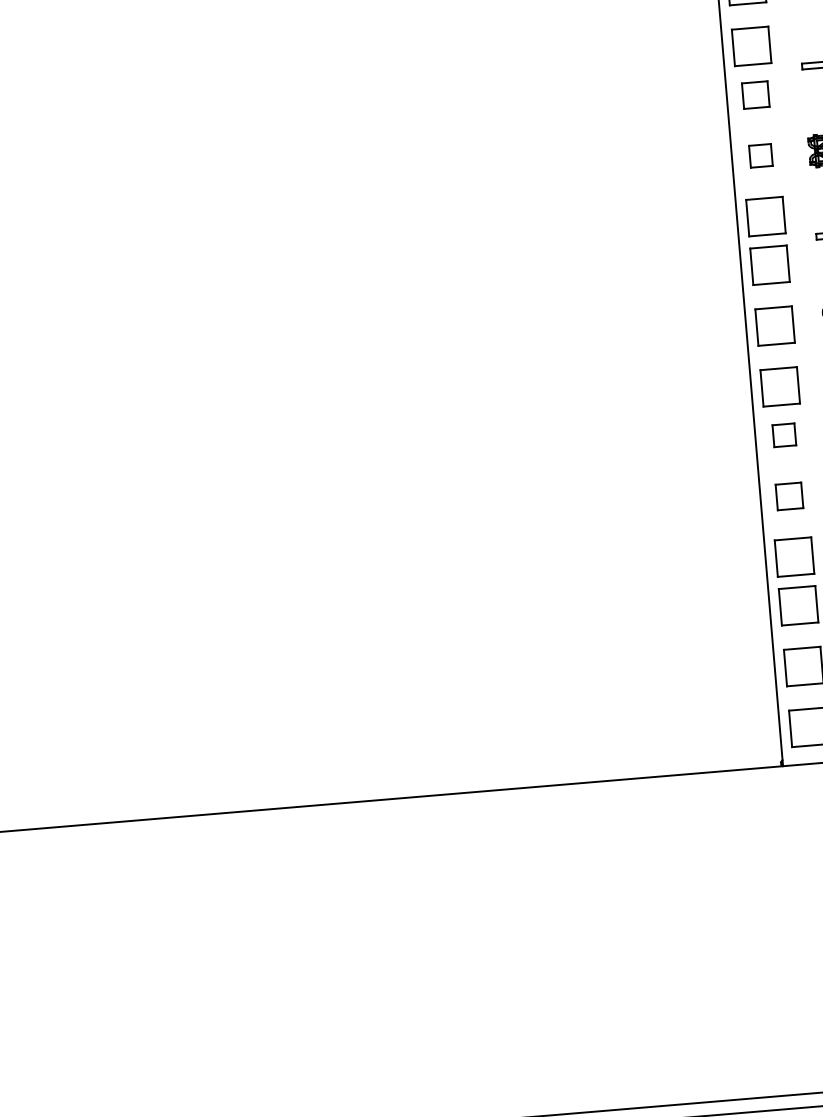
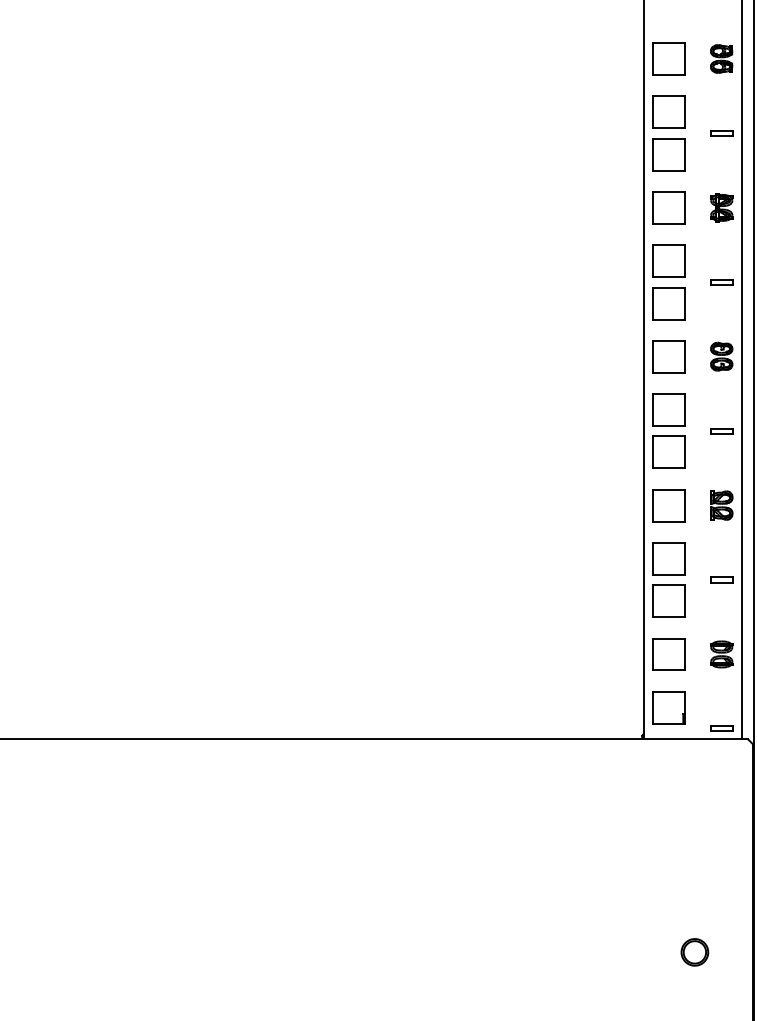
part: (755, 94) -> (668, 154), size x1.43
part: (760, 155) -> (668, 207), size x1.67
part: (783, 434) -> (668, 451), size x1.67
part: (789, 496) -> (668, 505), size x1.43

